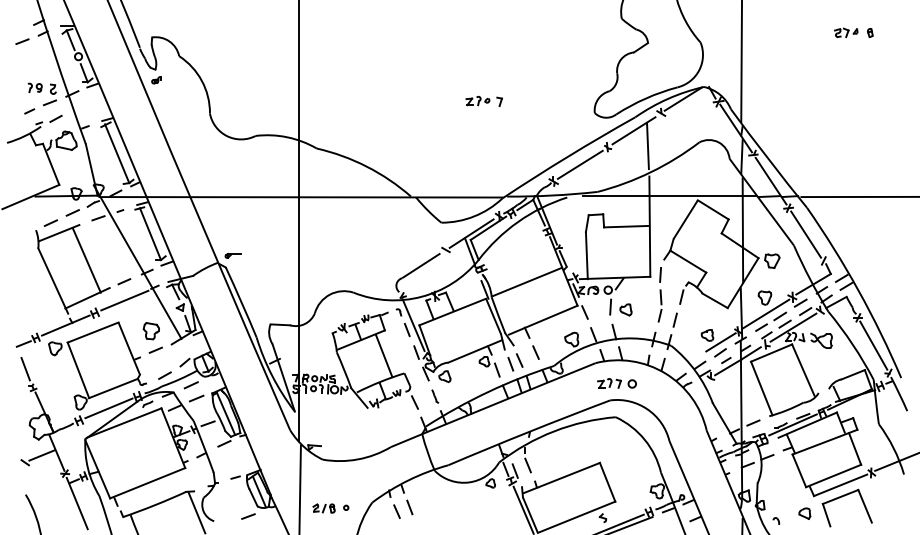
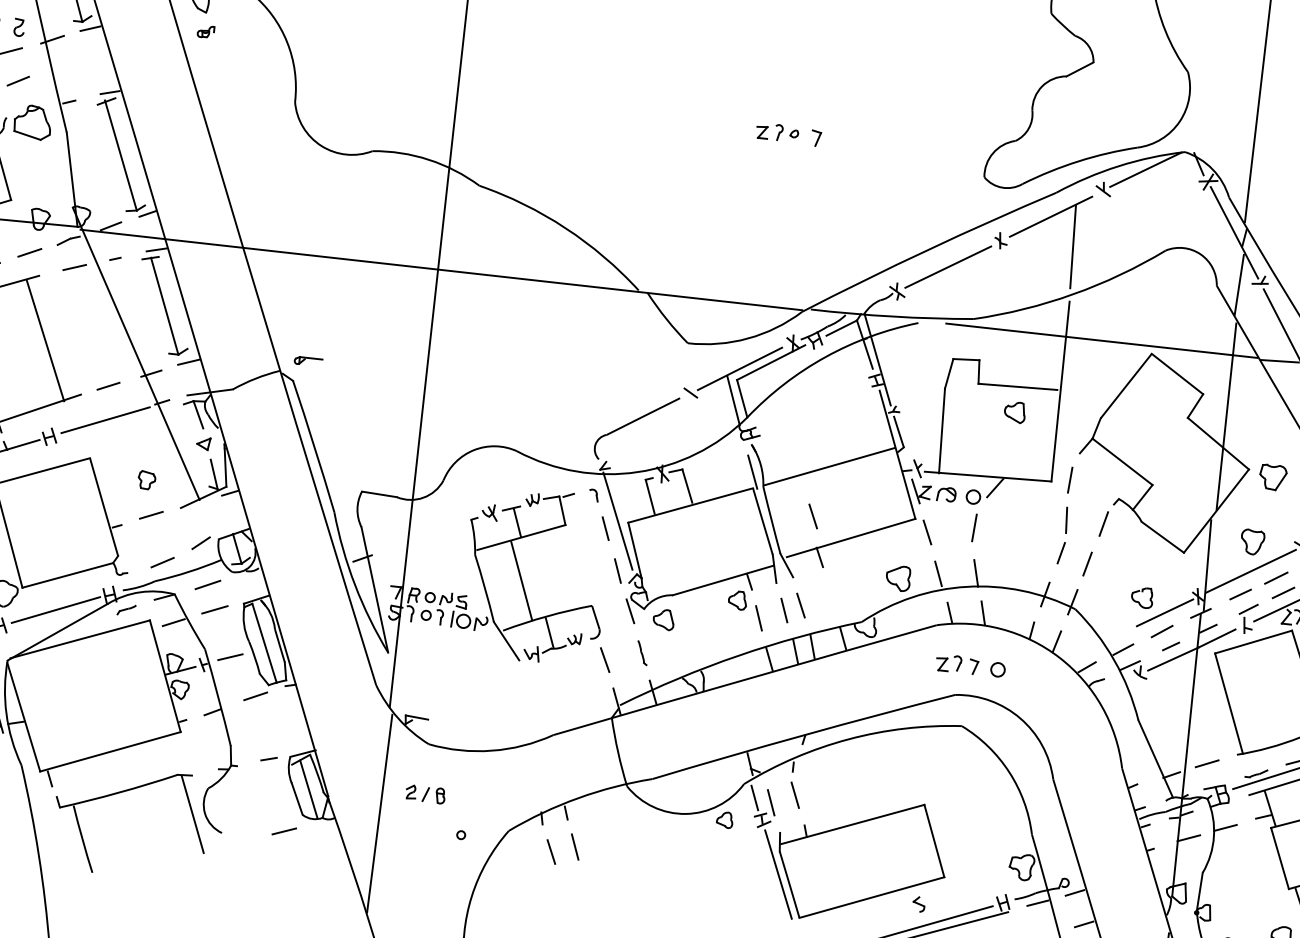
part: (625, 309) -> (1014, 411), moved
part: (150, 331) -> (145, 480), size x0.6
line: (535, 352) -> (812, 516), moved
line: (384, 356) -> (522, 582), moved
part: (323, 508) -> (424, 794), moved

